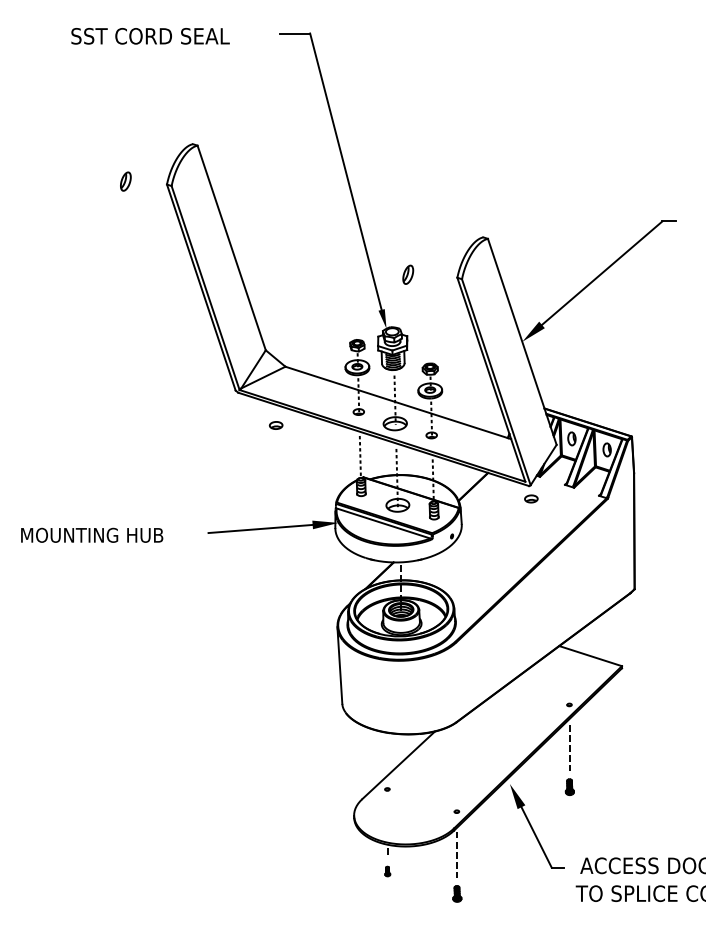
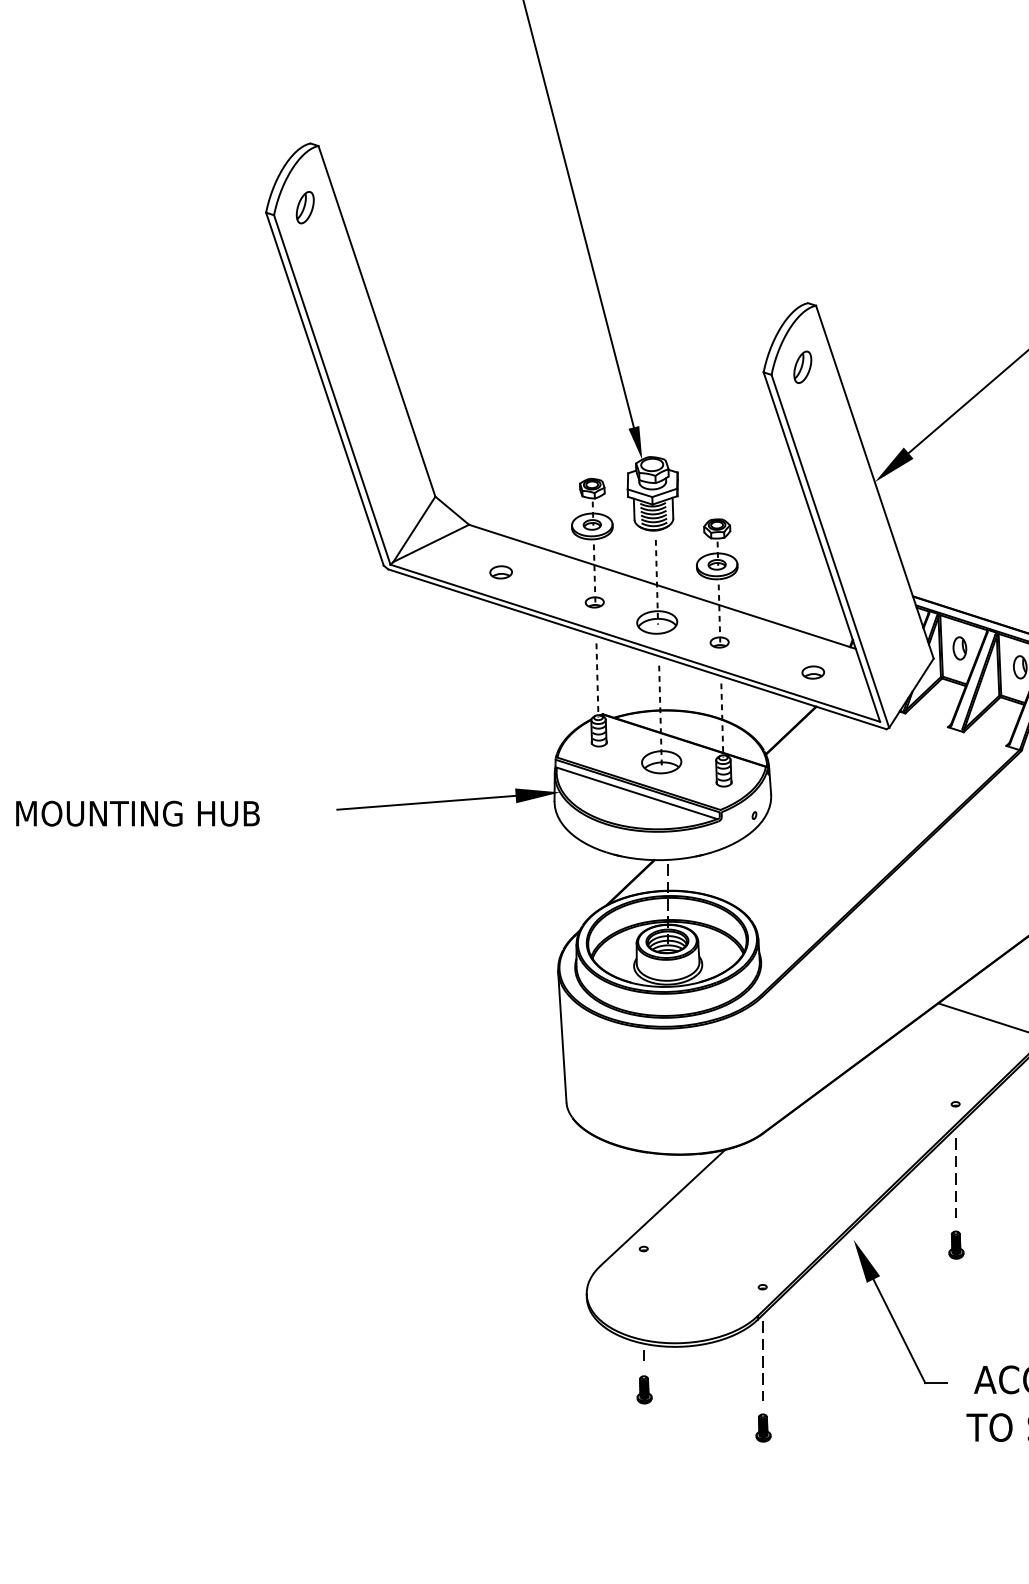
part: (125, 181) -> (304, 207), moved
part: (408, 274) -> (803, 366), moved
part: (275, 425) -> (499, 572), moved
part: (531, 498) -> (813, 671), moved
part: (387, 871) -> (643, 1389), size x1.67

